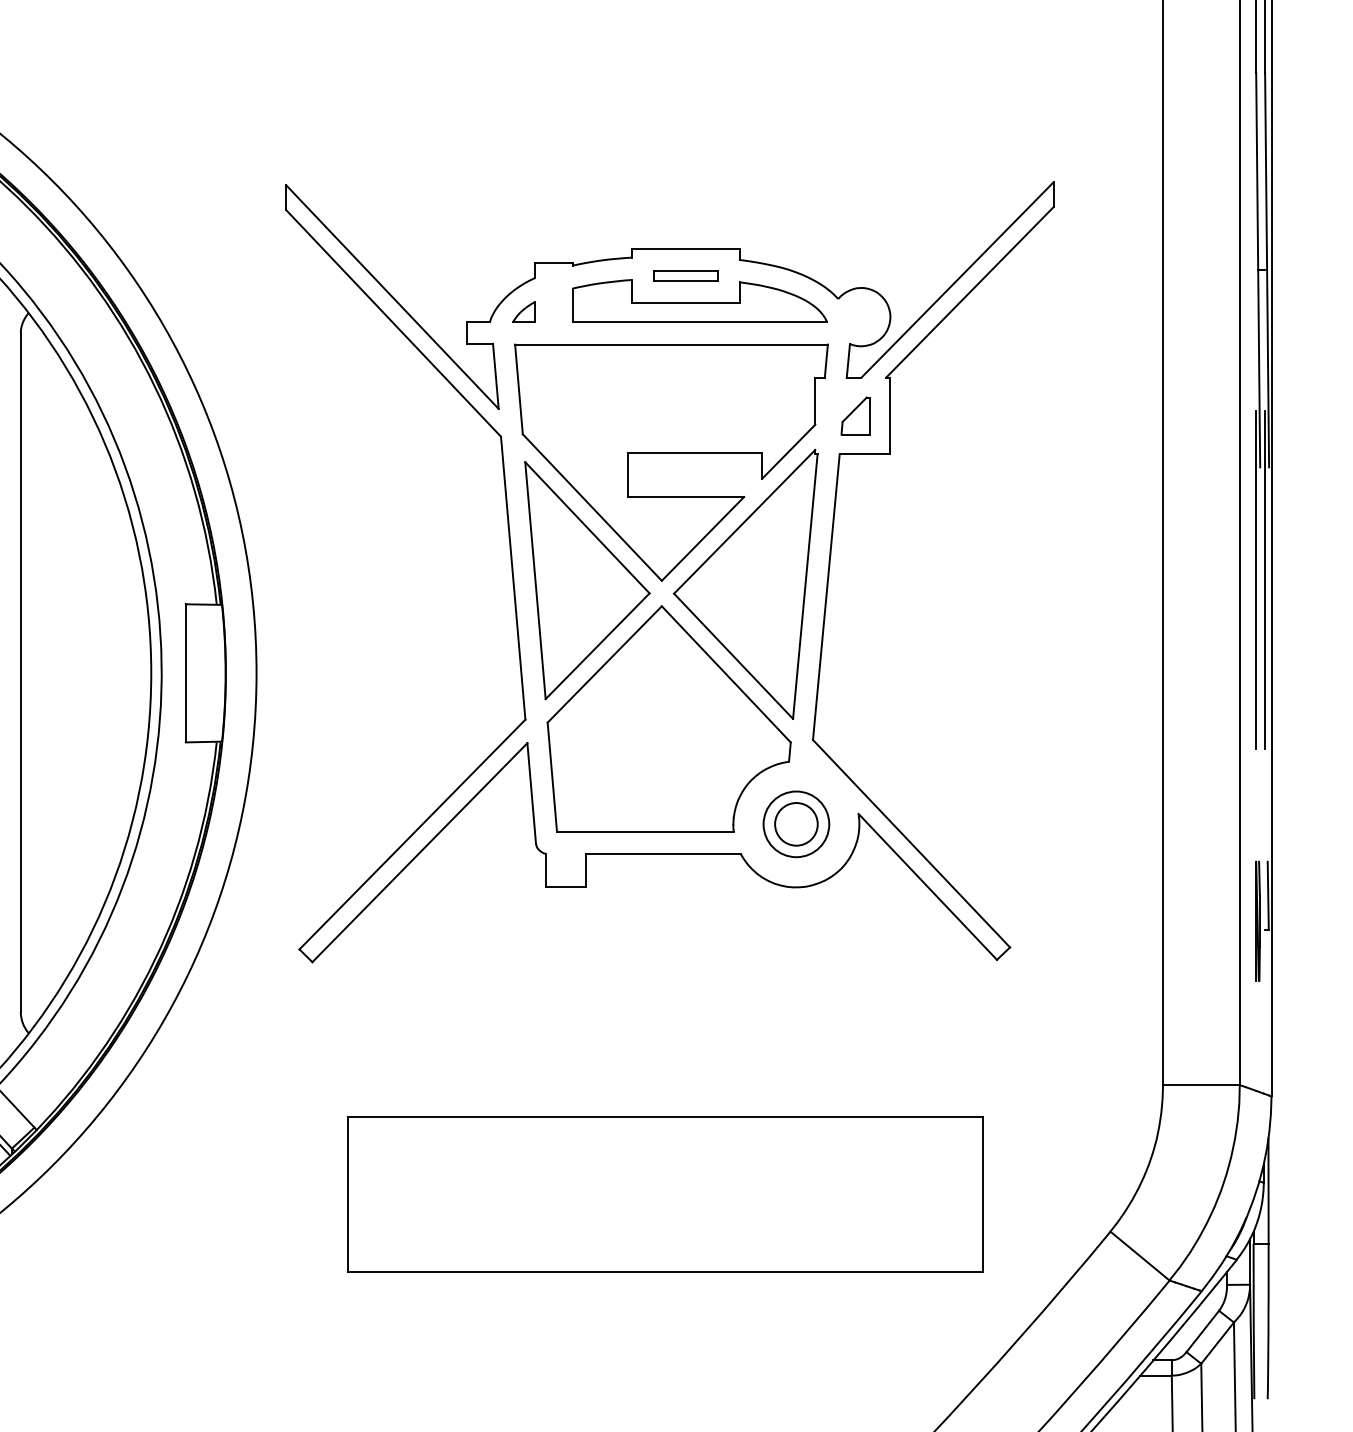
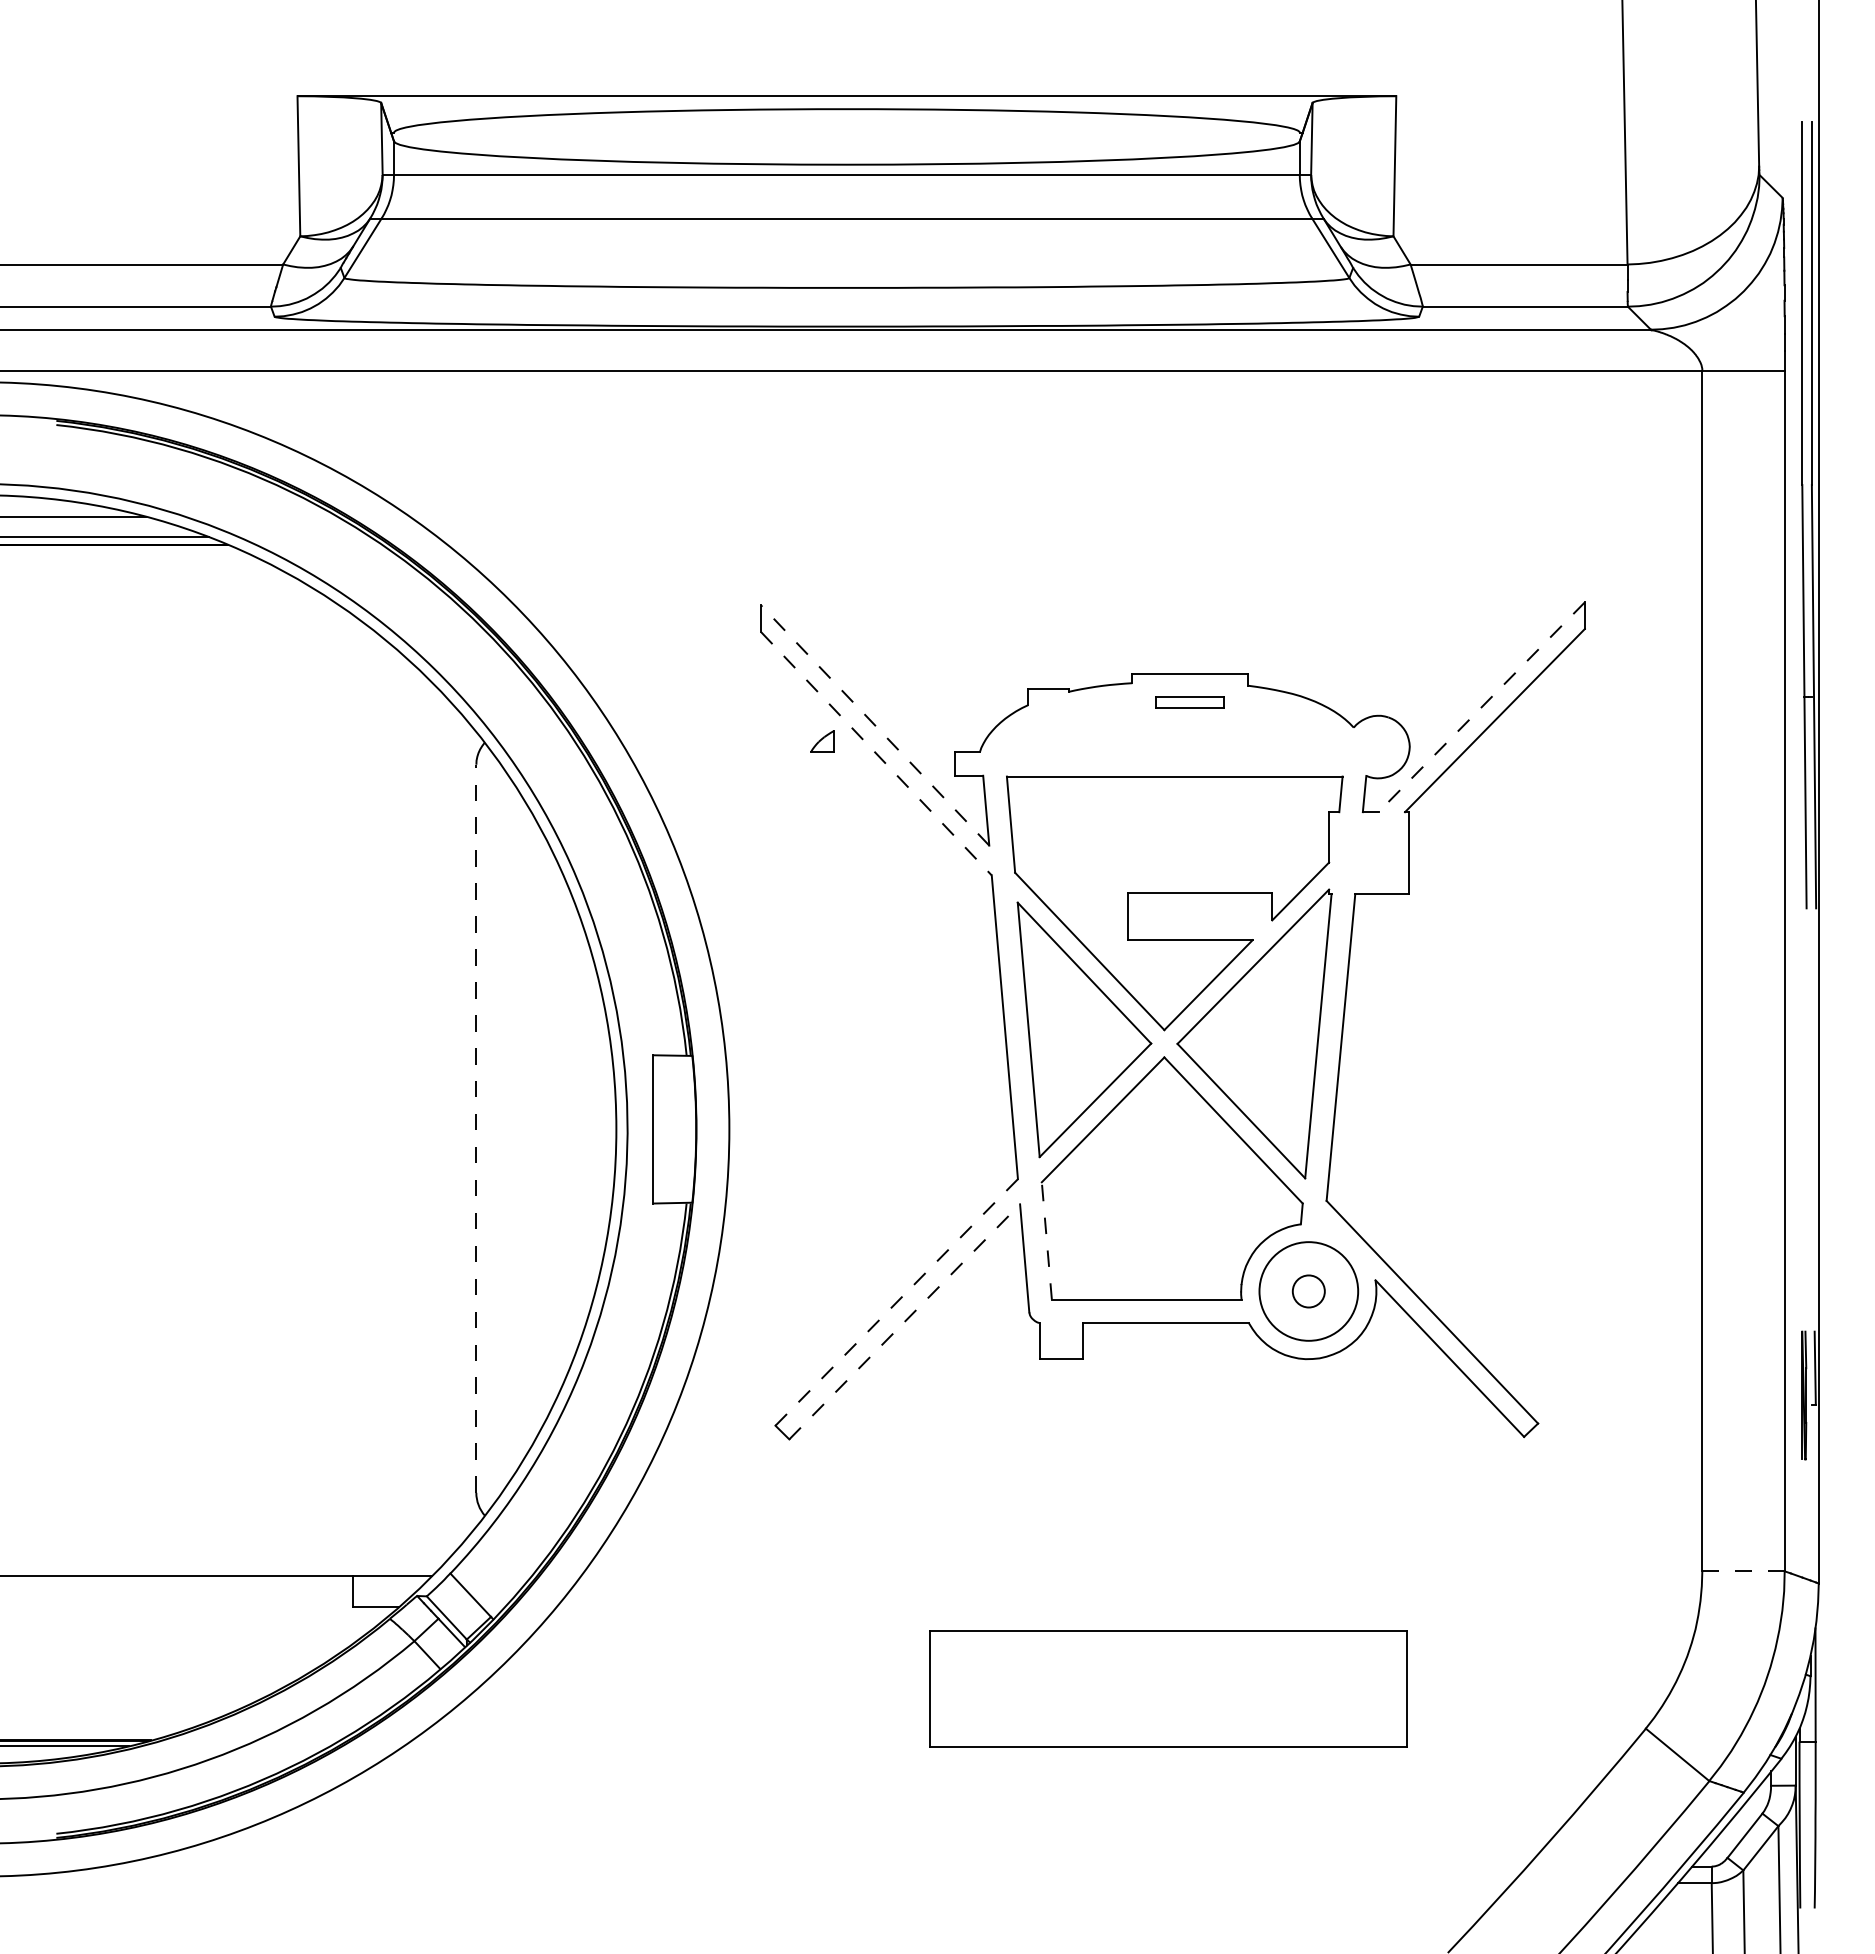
line: (957, 280) -> (1481, 707), solid -> dashed
line: (392, 297) -> (875, 725), solid -> dashed
part: (700, 300) -> (1205, 729), removed
part: (524, 311) -> (822, 741), moved
line: (393, 323) -> (876, 753), solid -> dashed
part: (855, 415) -> (1372, 852), removed
line: (1256, 579) -> (1802, 1028), removed
line: (1264, 579) -> (1811, 1028), removed
line: (20, 672) -> (476, 1128), solid -> dashed
line: (552, 777) -> (1046, 1241), solid -> dashed
circle: (796, 824) -> (1308, 1291), size x0.7
circle: (796, 824) -> (1308, 1291), size x1.4
line: (412, 834) -> (896, 1302), solid -> dashed
line: (419, 852) -> (904, 1321), solid -> dashed
line: (1202, 1085) -> (1744, 1571), solid -> dashed
part: (665, 1194) -> (1168, 1688), size x0.7

